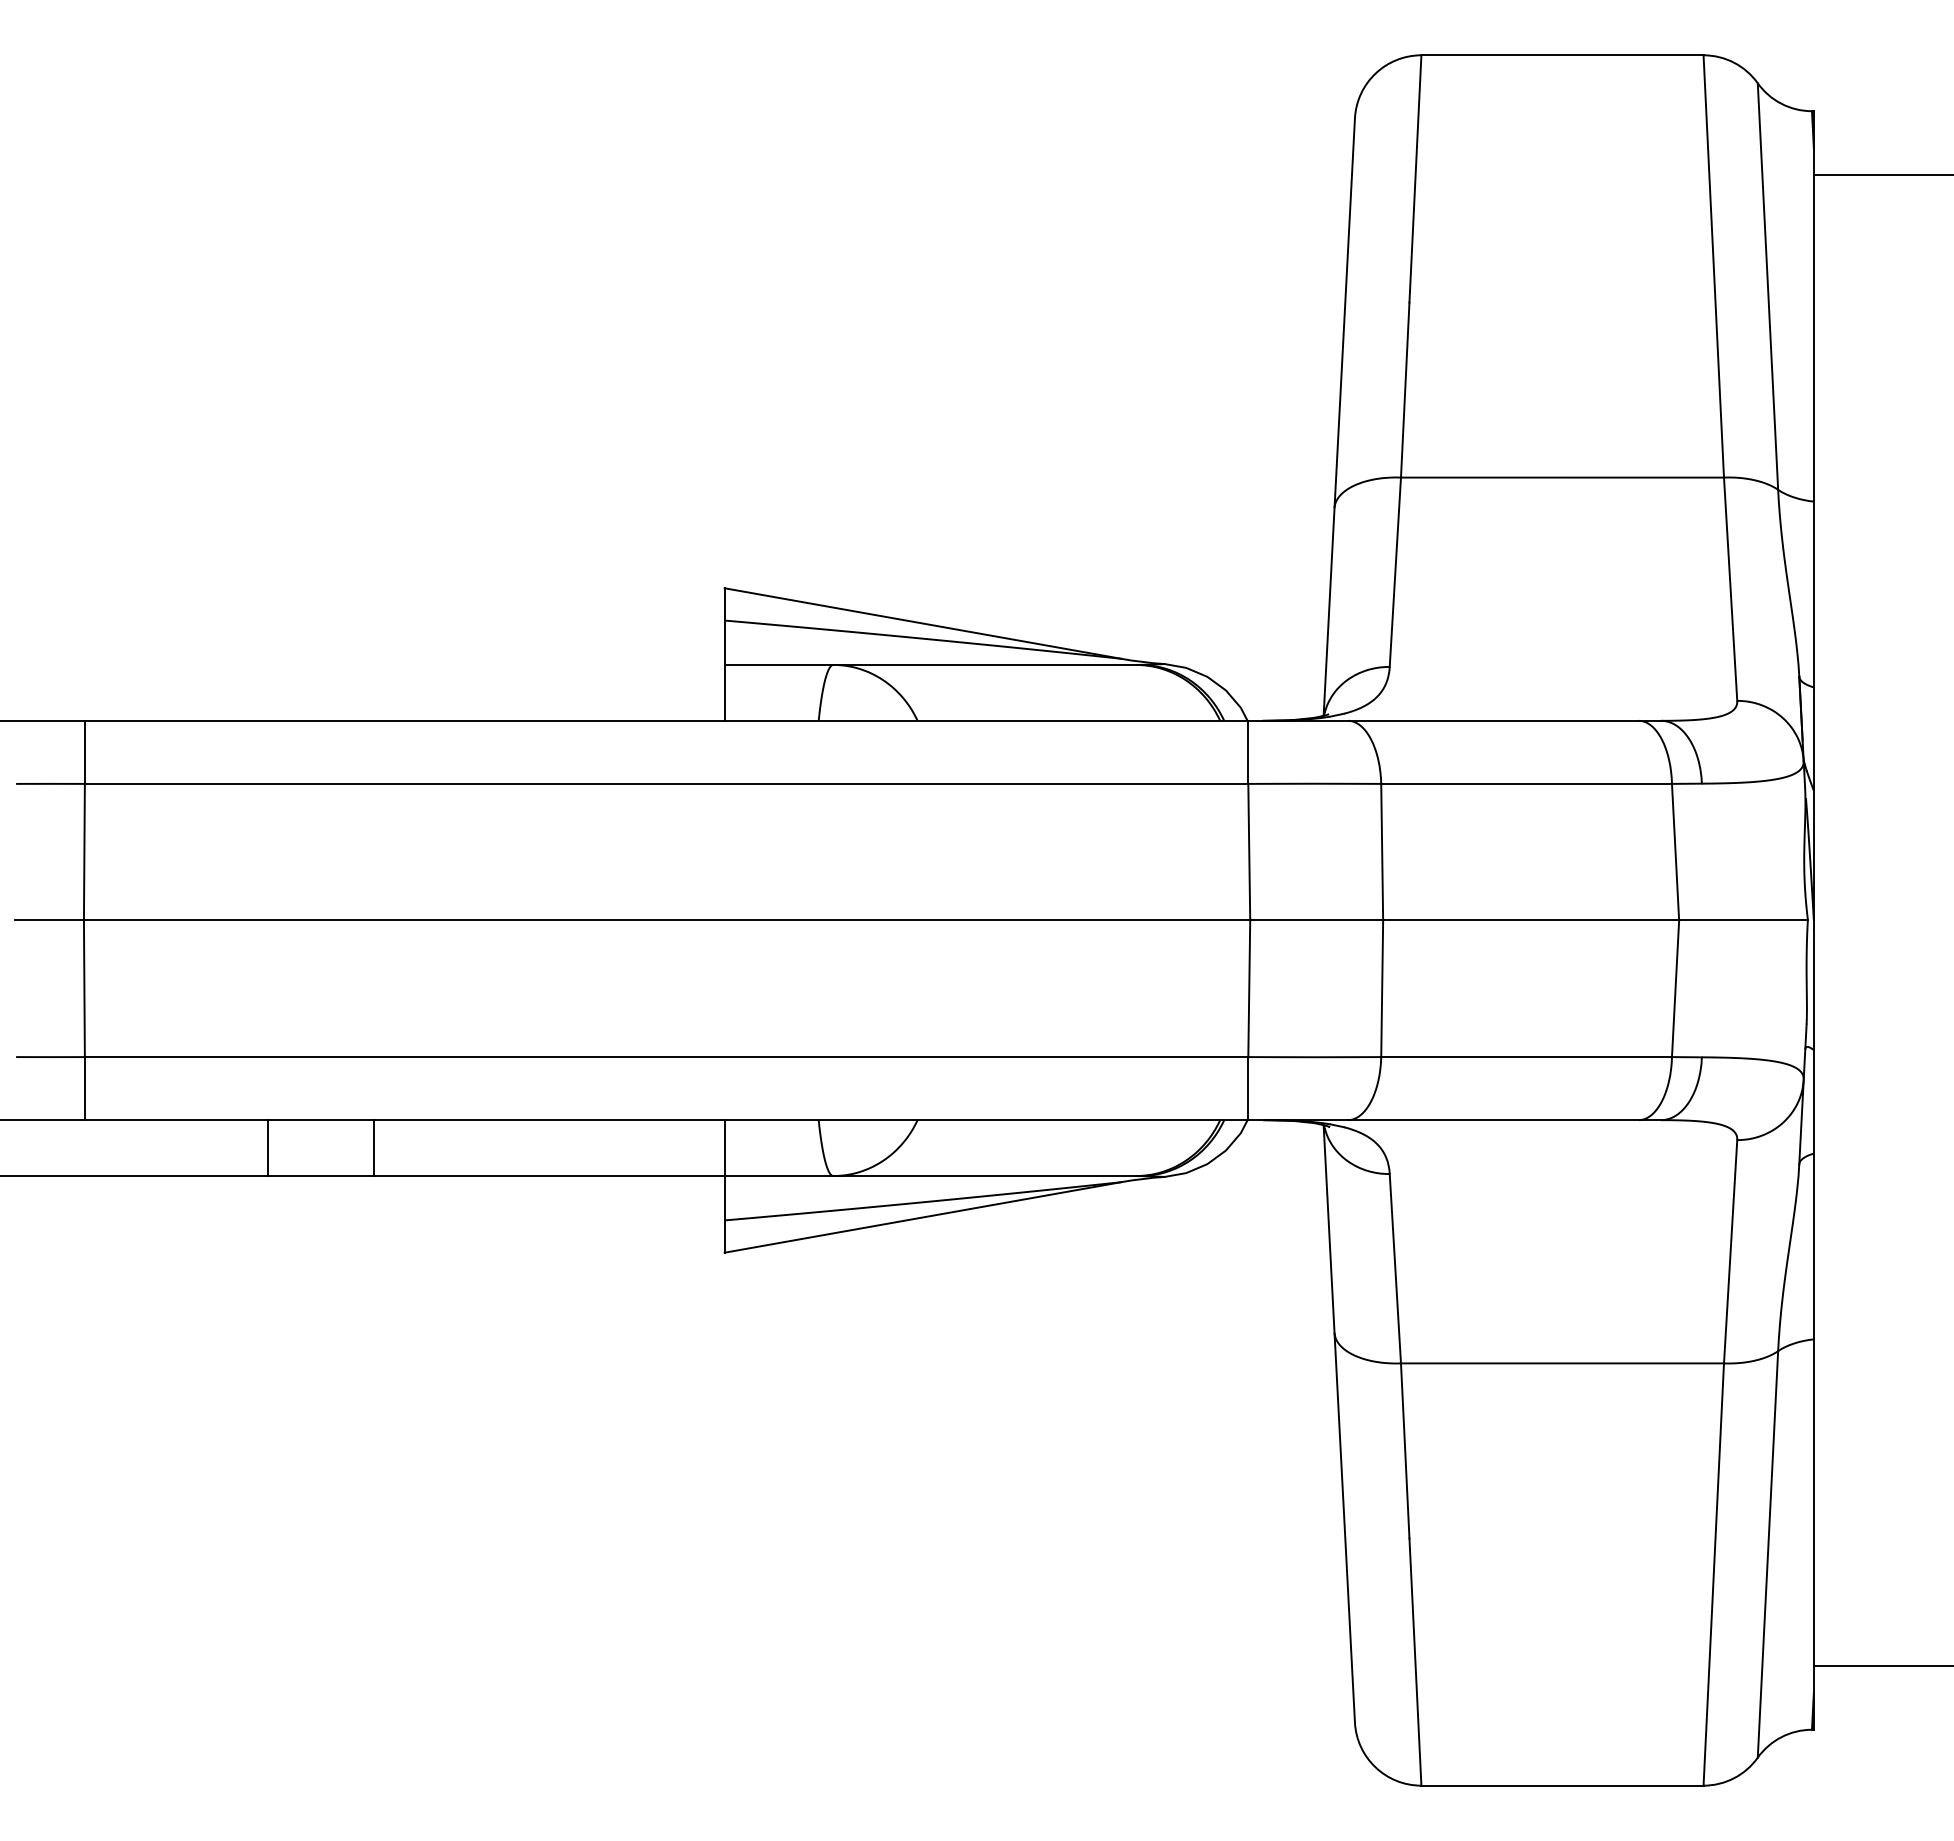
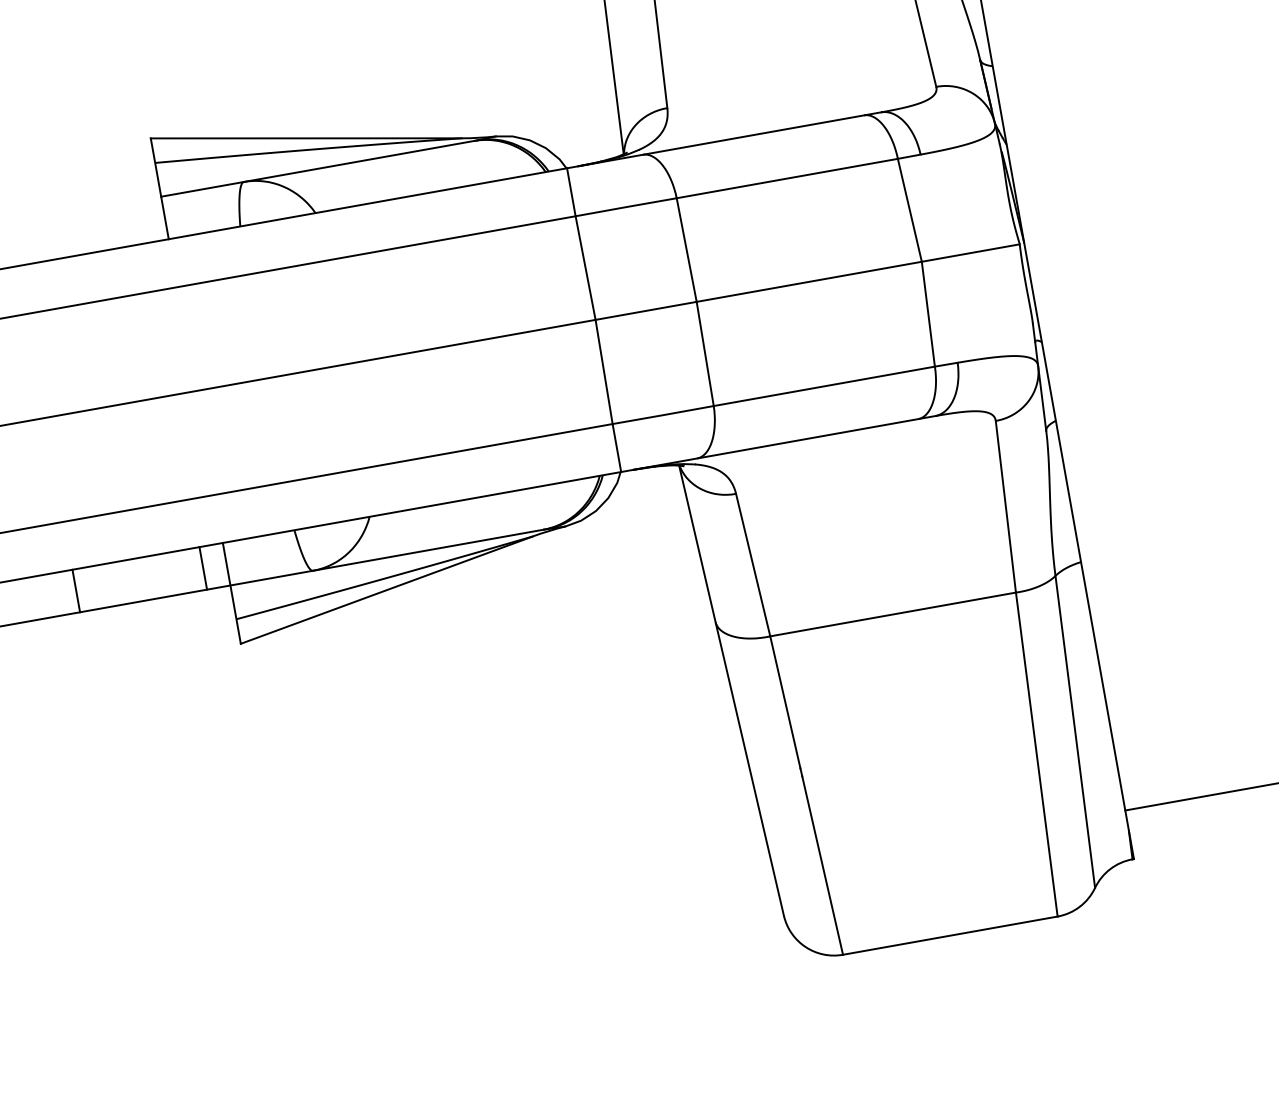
line: (526, 1148) -> (75, 591), added
line: (693, 1148) -> (203, 568), added

